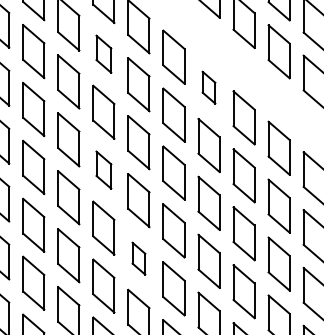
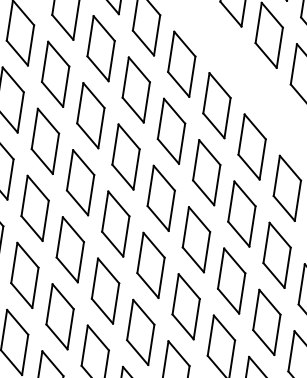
part: (103, 53) -> (100, 47), size x1.43
part: (208, 87) -> (216, 105), size x1.67
part: (103, 169) -> (80, 181), size x1.43
part: (138, 258) -> (105, 291), size x1.67

